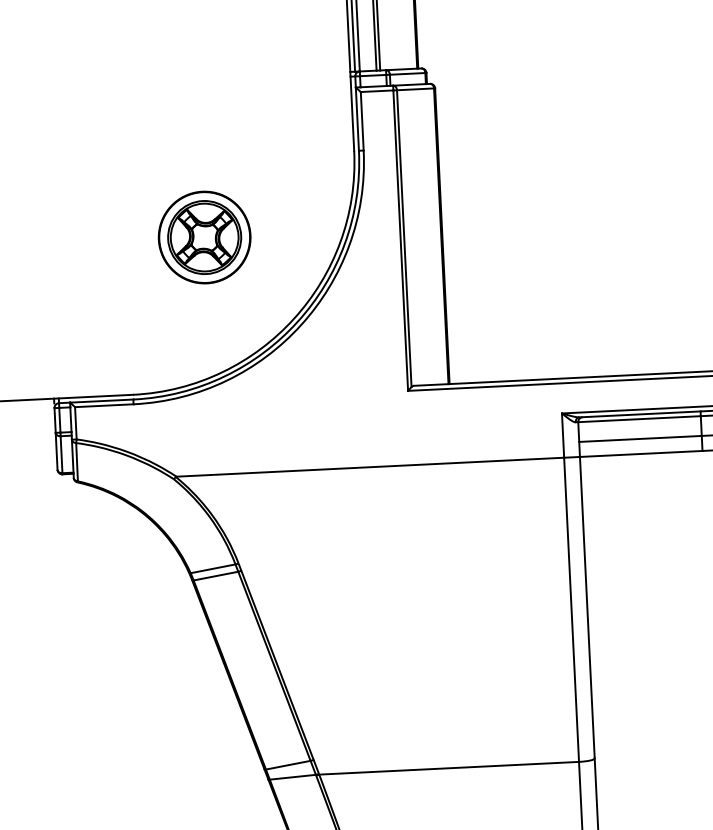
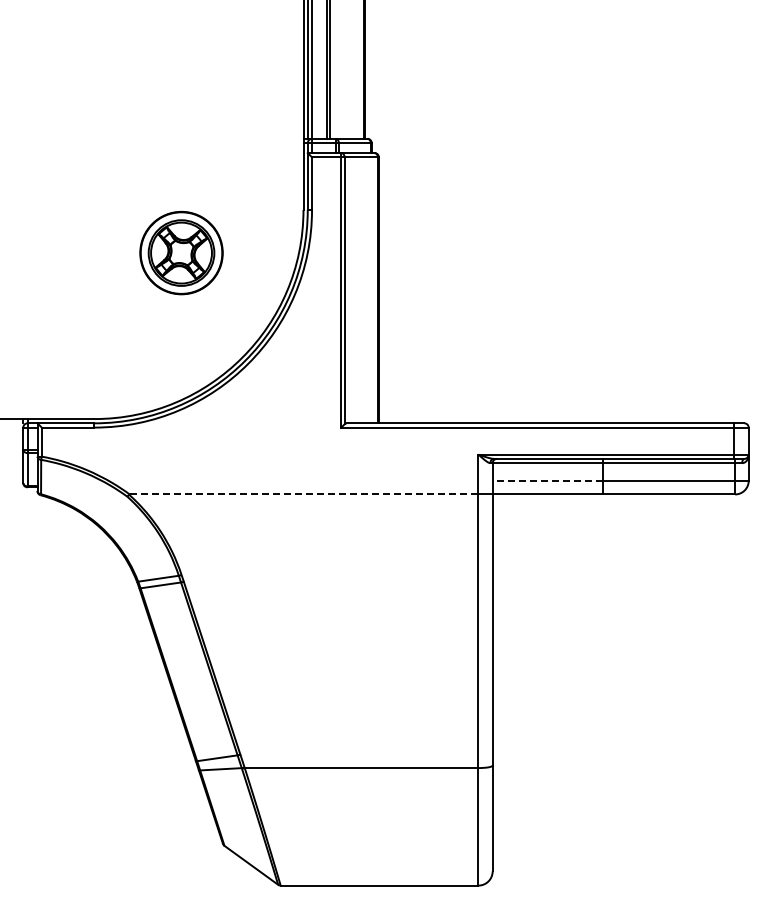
part: (204, 238) -> (181, 253), moved
line: (640, 438) -> (547, 480), solid -> dashed
line: (370, 467) -> (304, 494), solid -> dashed

